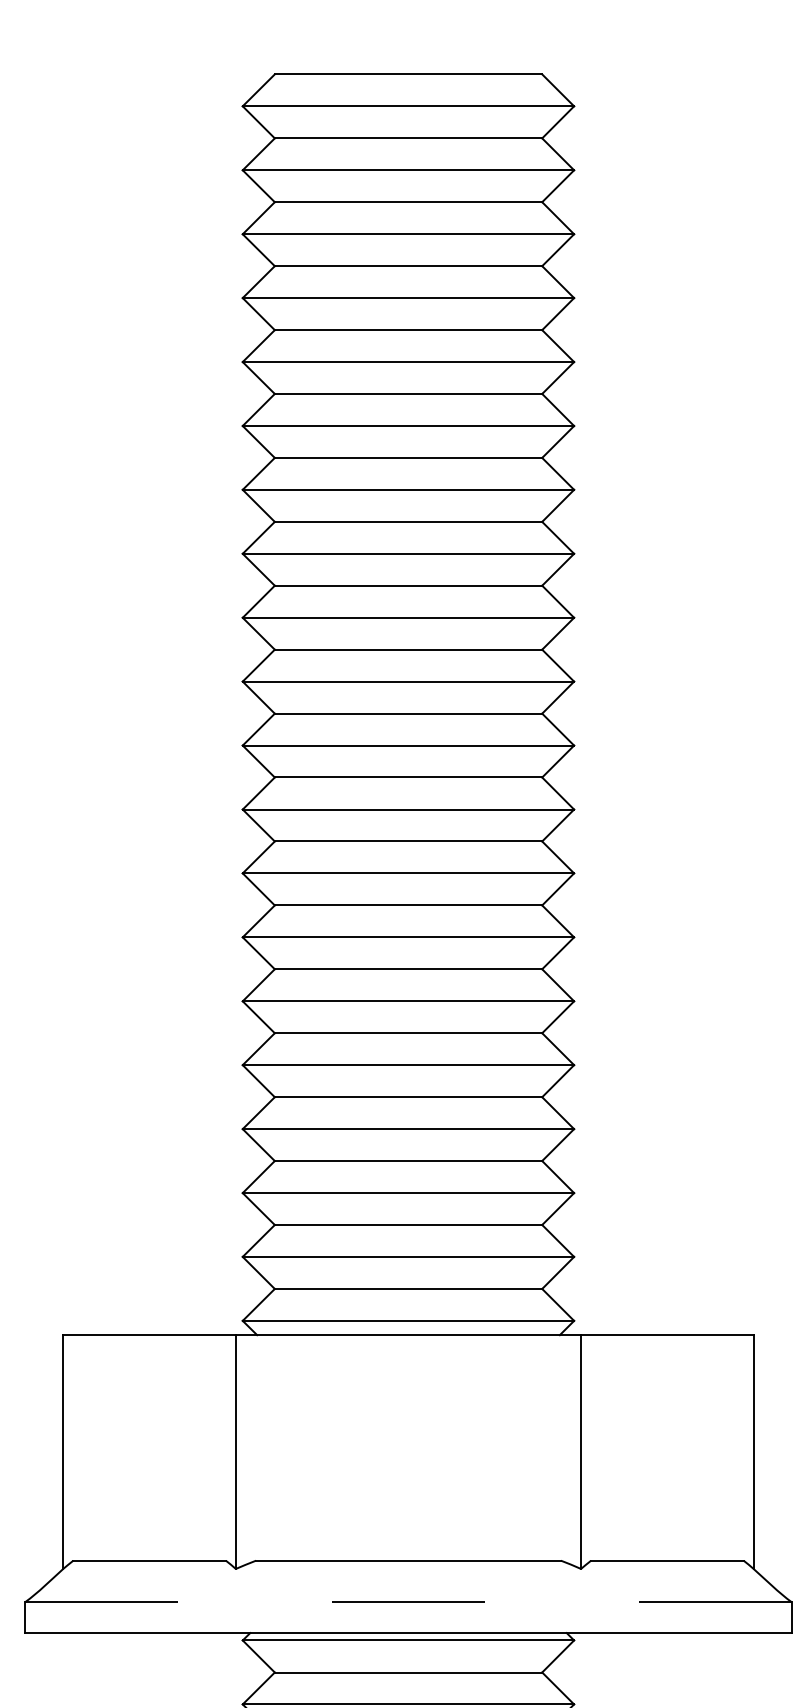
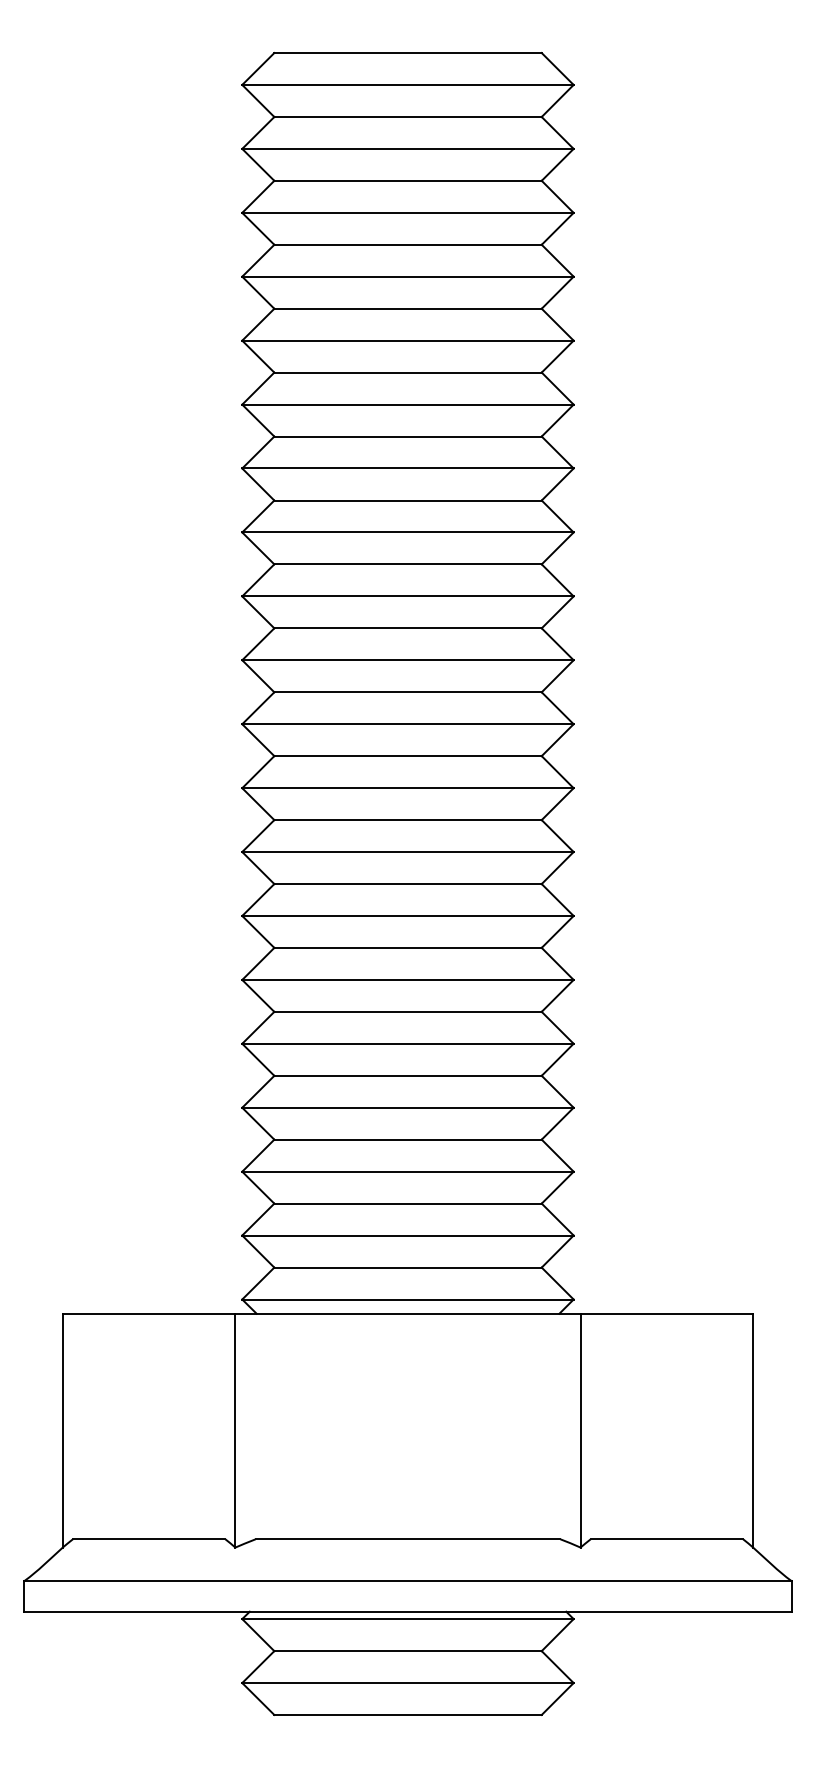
line: (407, 1602) -> (407, 1581), dashed -> solid

